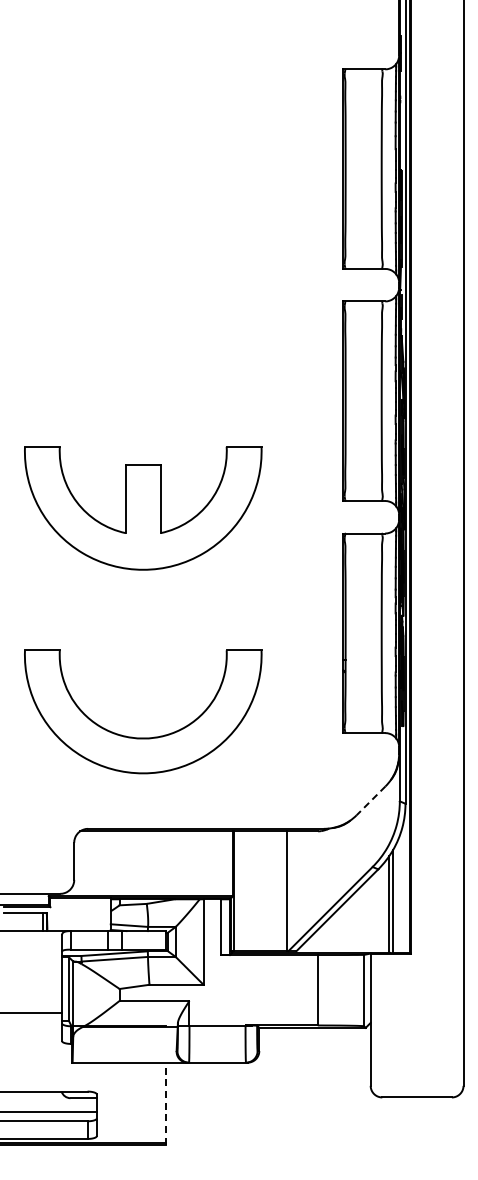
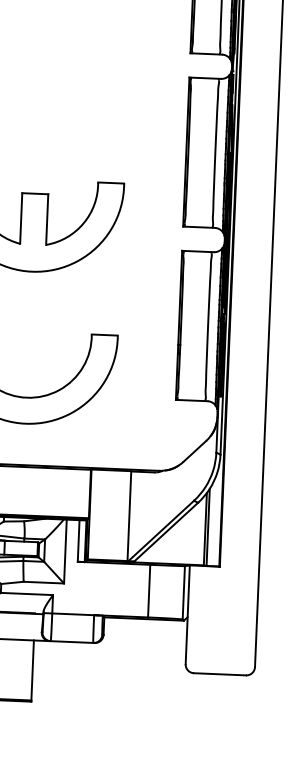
line: (370, 801) -> (194, 451), dashed -> solid
line: (166, 1103) -> (32, 670), dashed -> solid

